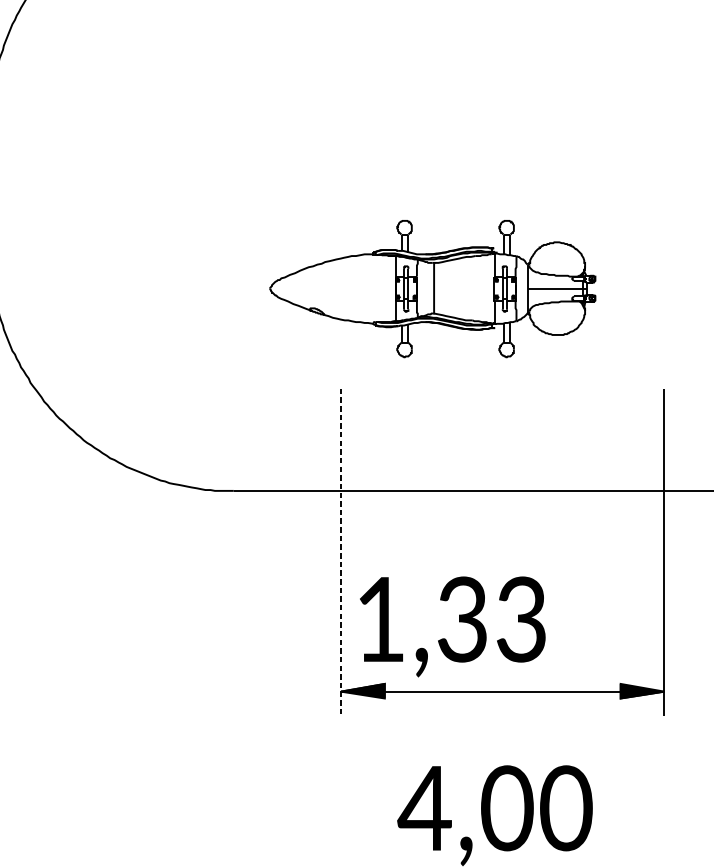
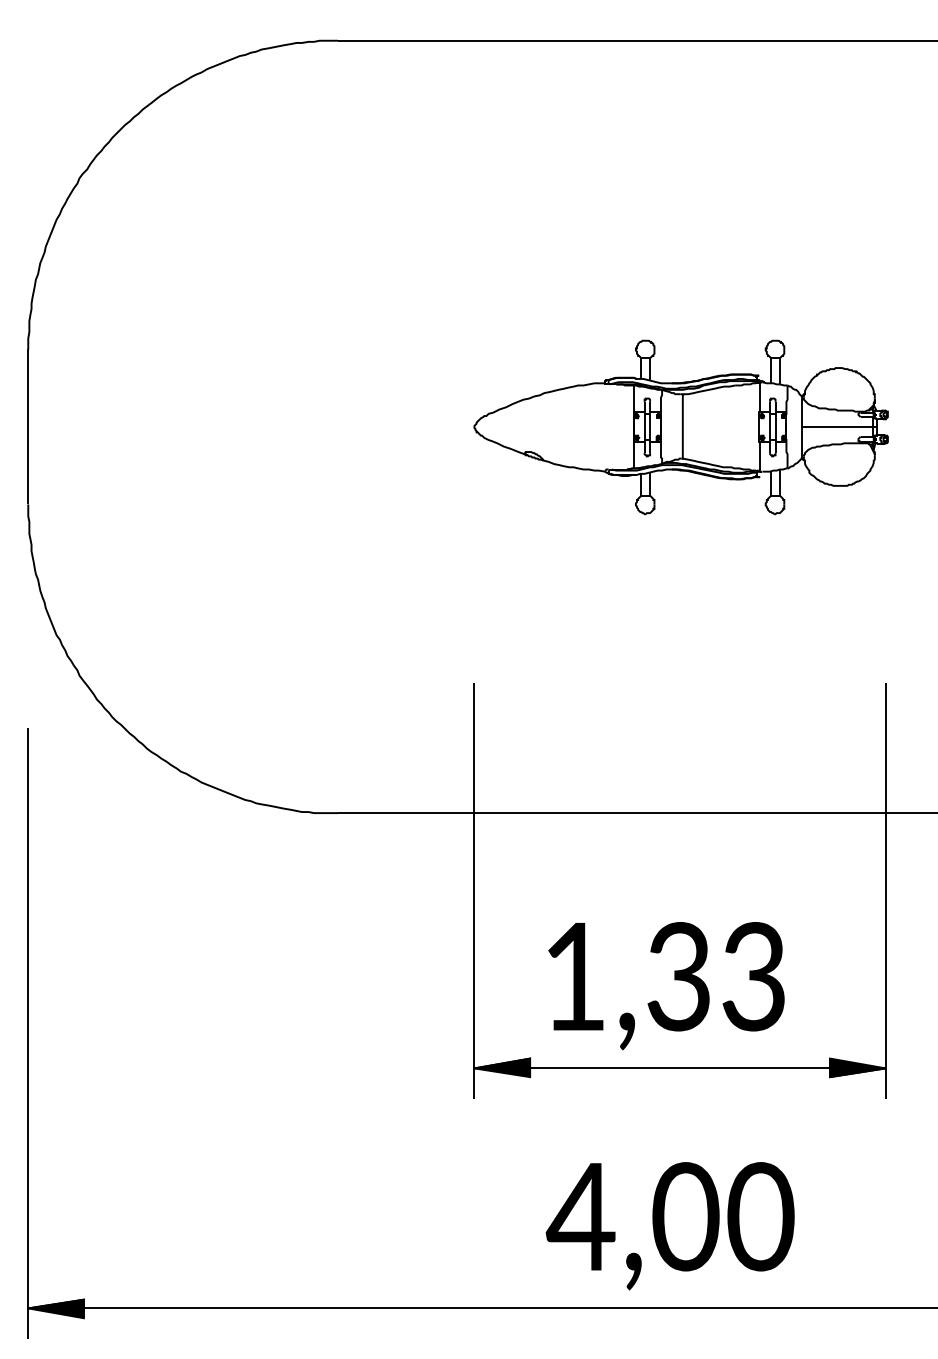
part: (432, 289) -> (680, 427), moved
line: (341, 552) -> (474, 891), dashed -> solid
text: (452, 627) -> (666, 986), moved

